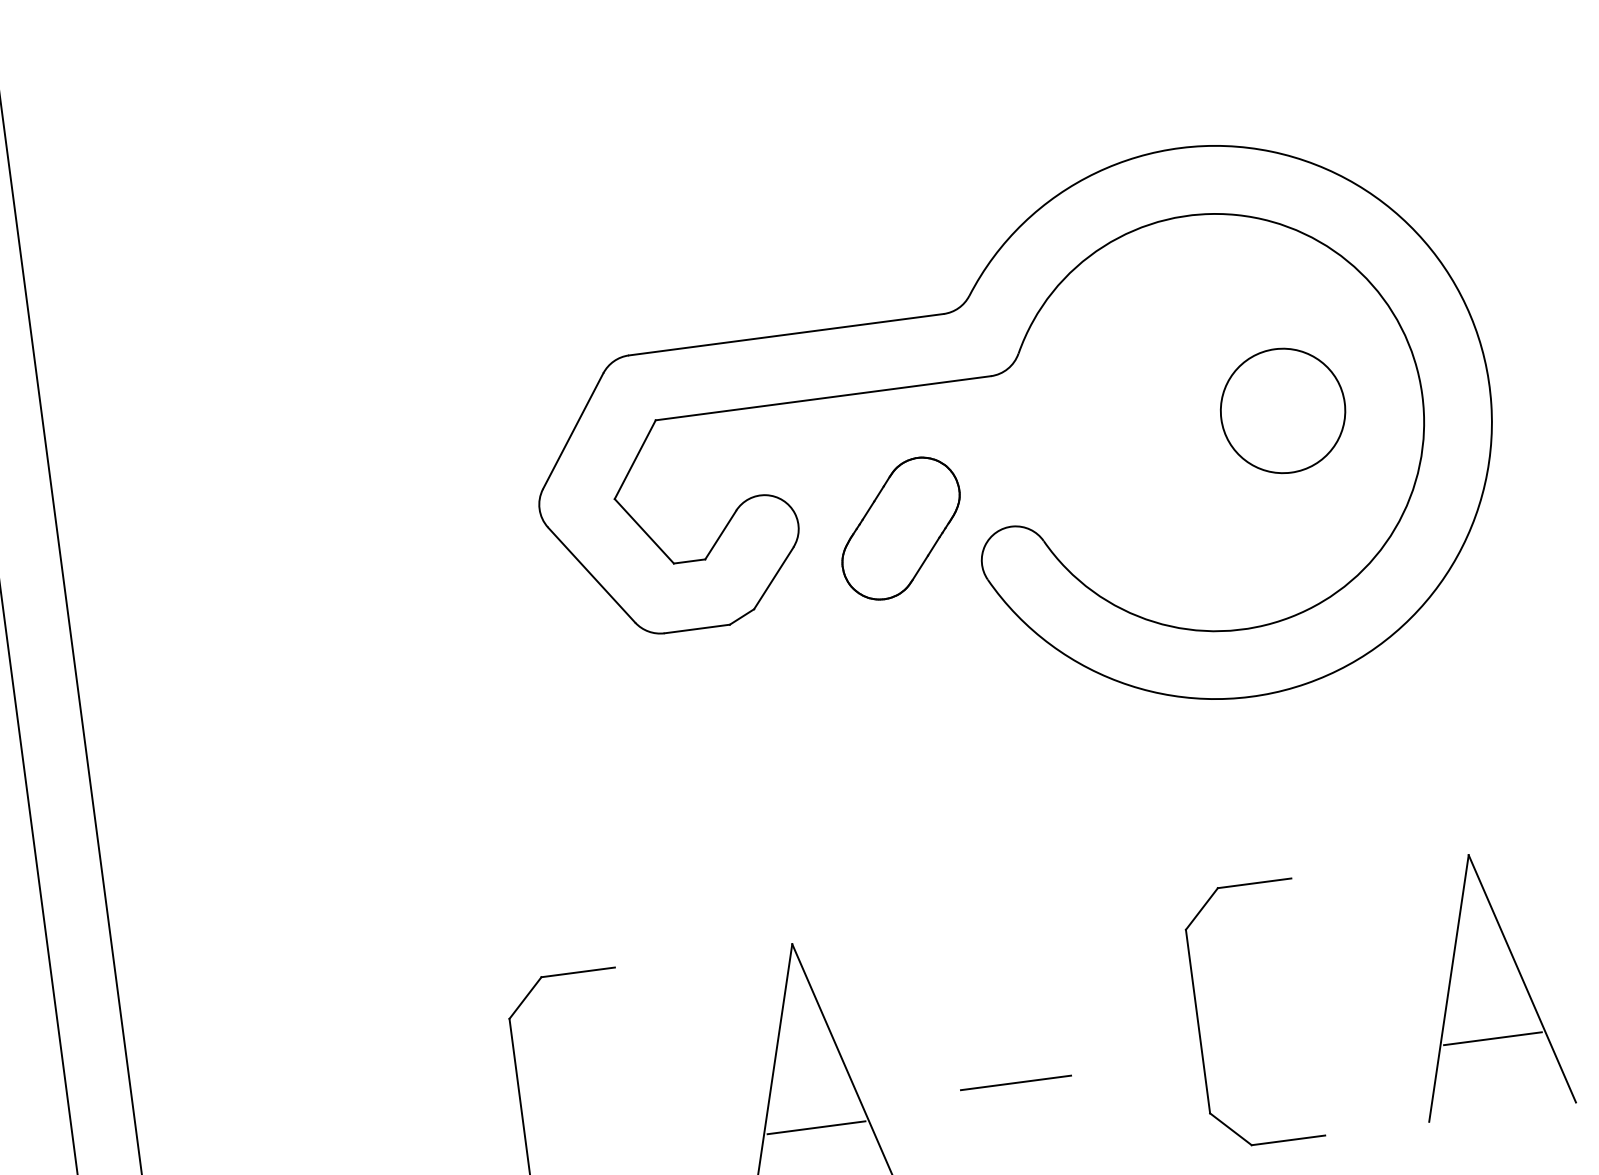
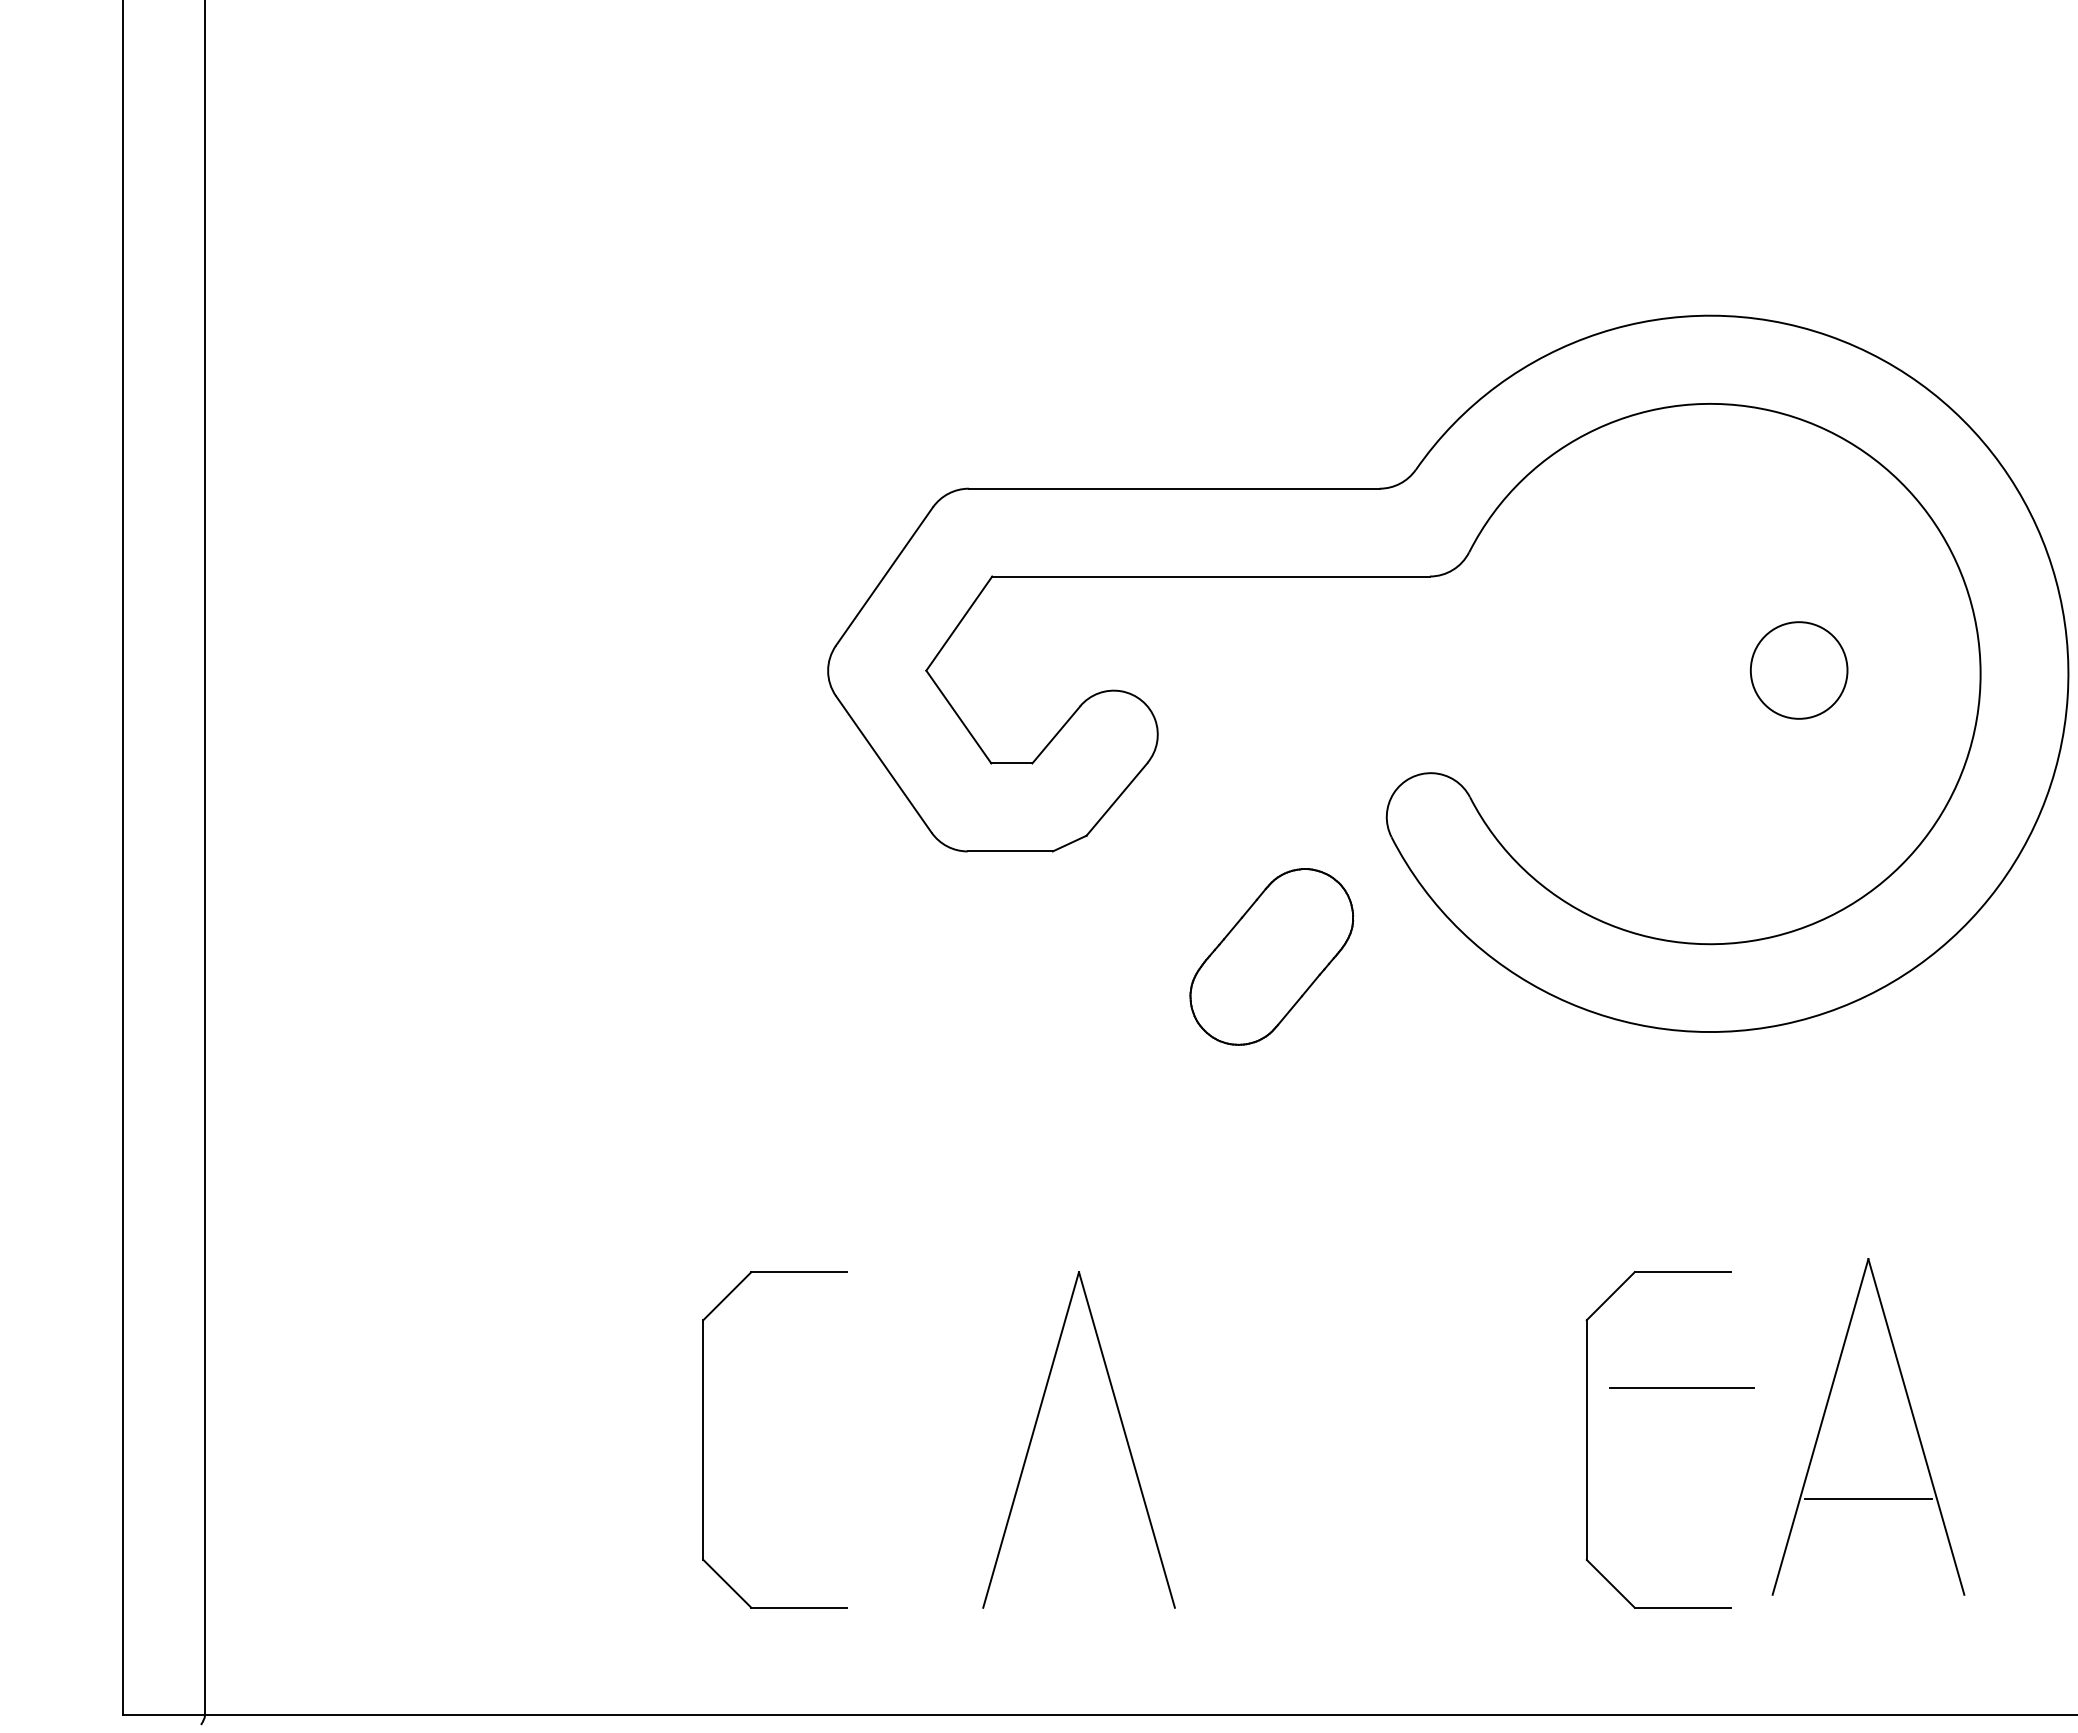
circle: (1282, 411) -> (1798, 670), size x0.6
part: (900, 528) -> (1271, 956), moved
part: (1517, 969) -> (1911, 1414), moved
line: (1015, 1082) -> (1681, 1387), moved
line: (816, 1127) -> (1078, 1511), removed

